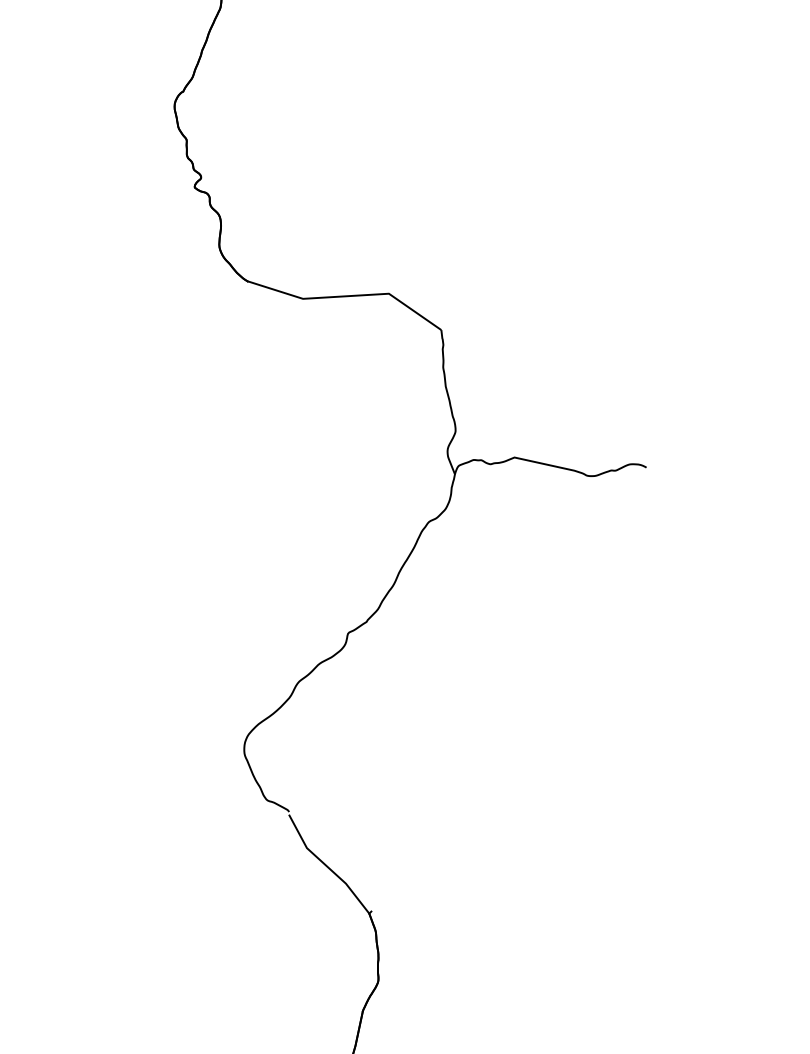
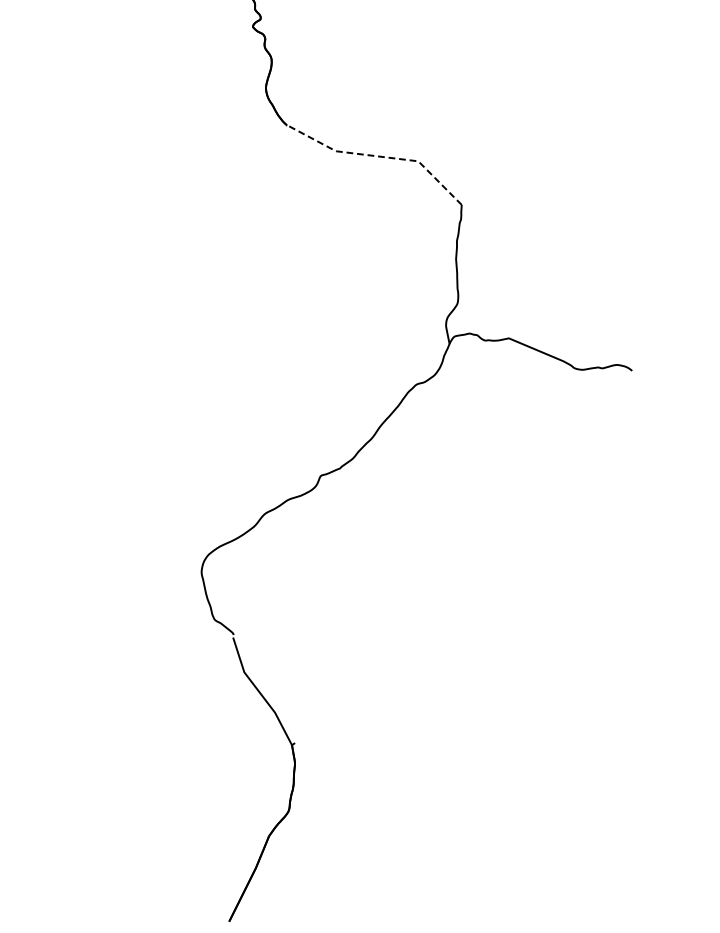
line: (348, 296) -> (379, 156), solid -> dashed

